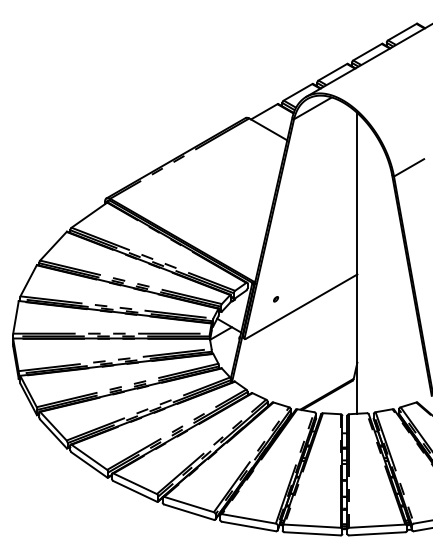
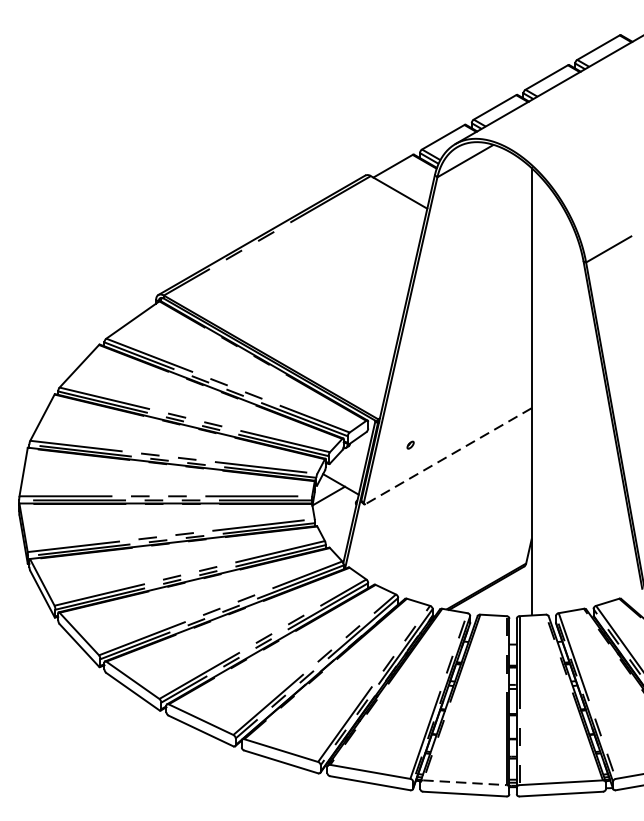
line: (301, 306) -> (448, 455), solid -> dashed
line: (313, 526) -> (466, 783), solid -> dashed

